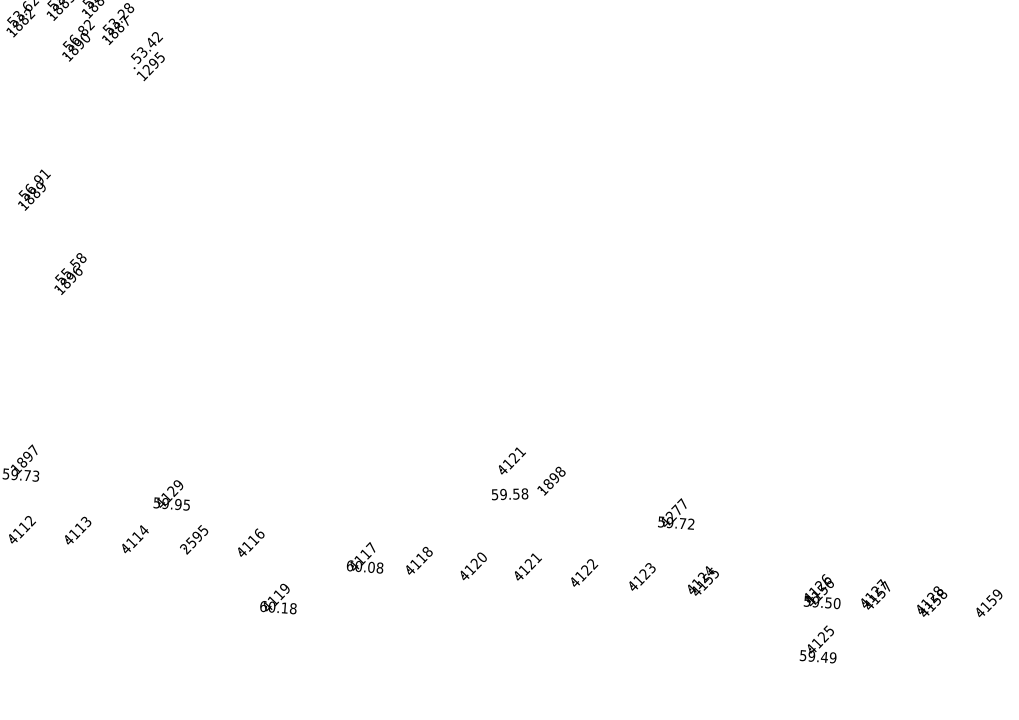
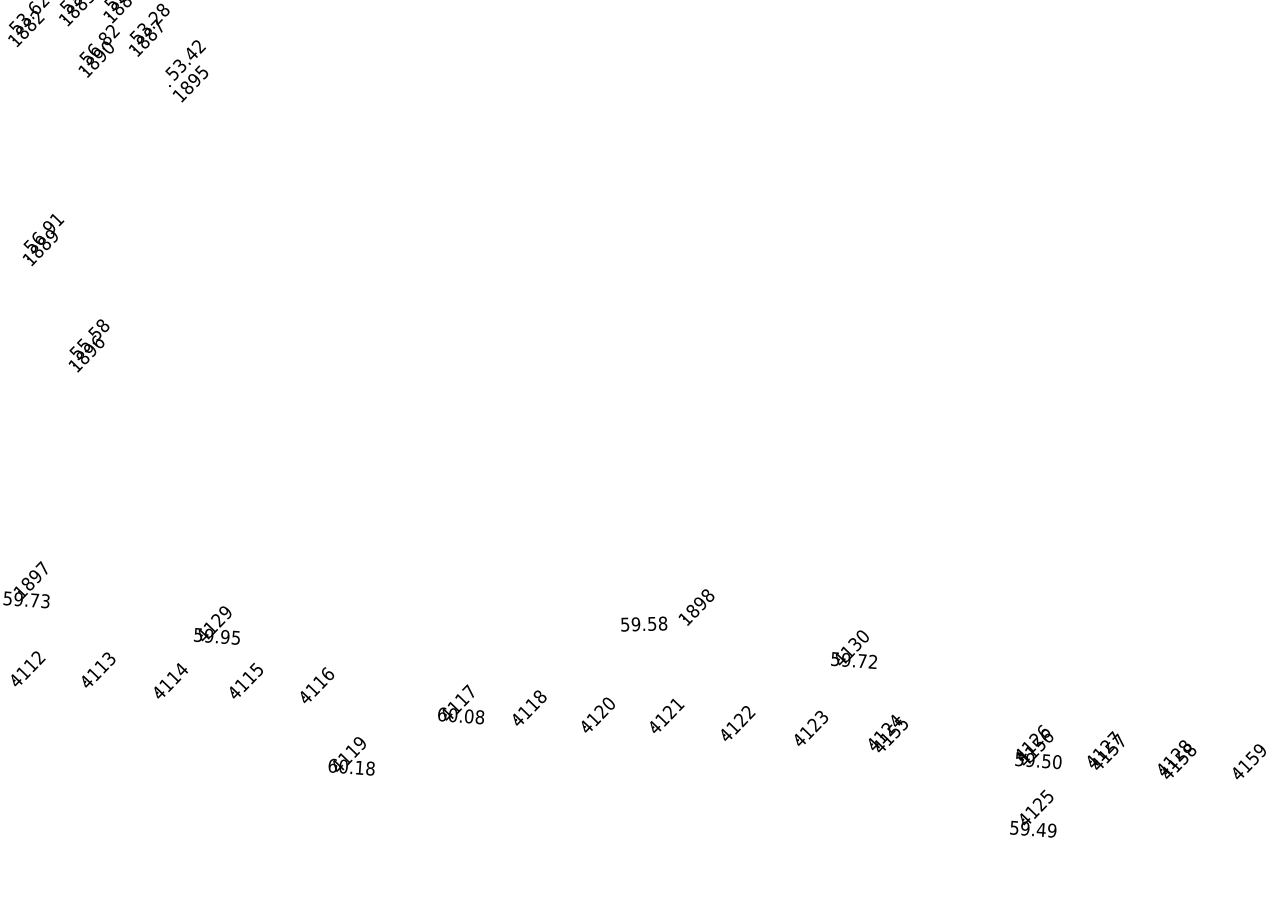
text: (147, 69) -> (186, 87), 1295 -> 1895
part: (512, 460) -> (647, 581), removed
text: (676, 509) -> (854, 643), 4277 -> 4130
text: (191, 542) -> (241, 684), 2595 -> 4115

